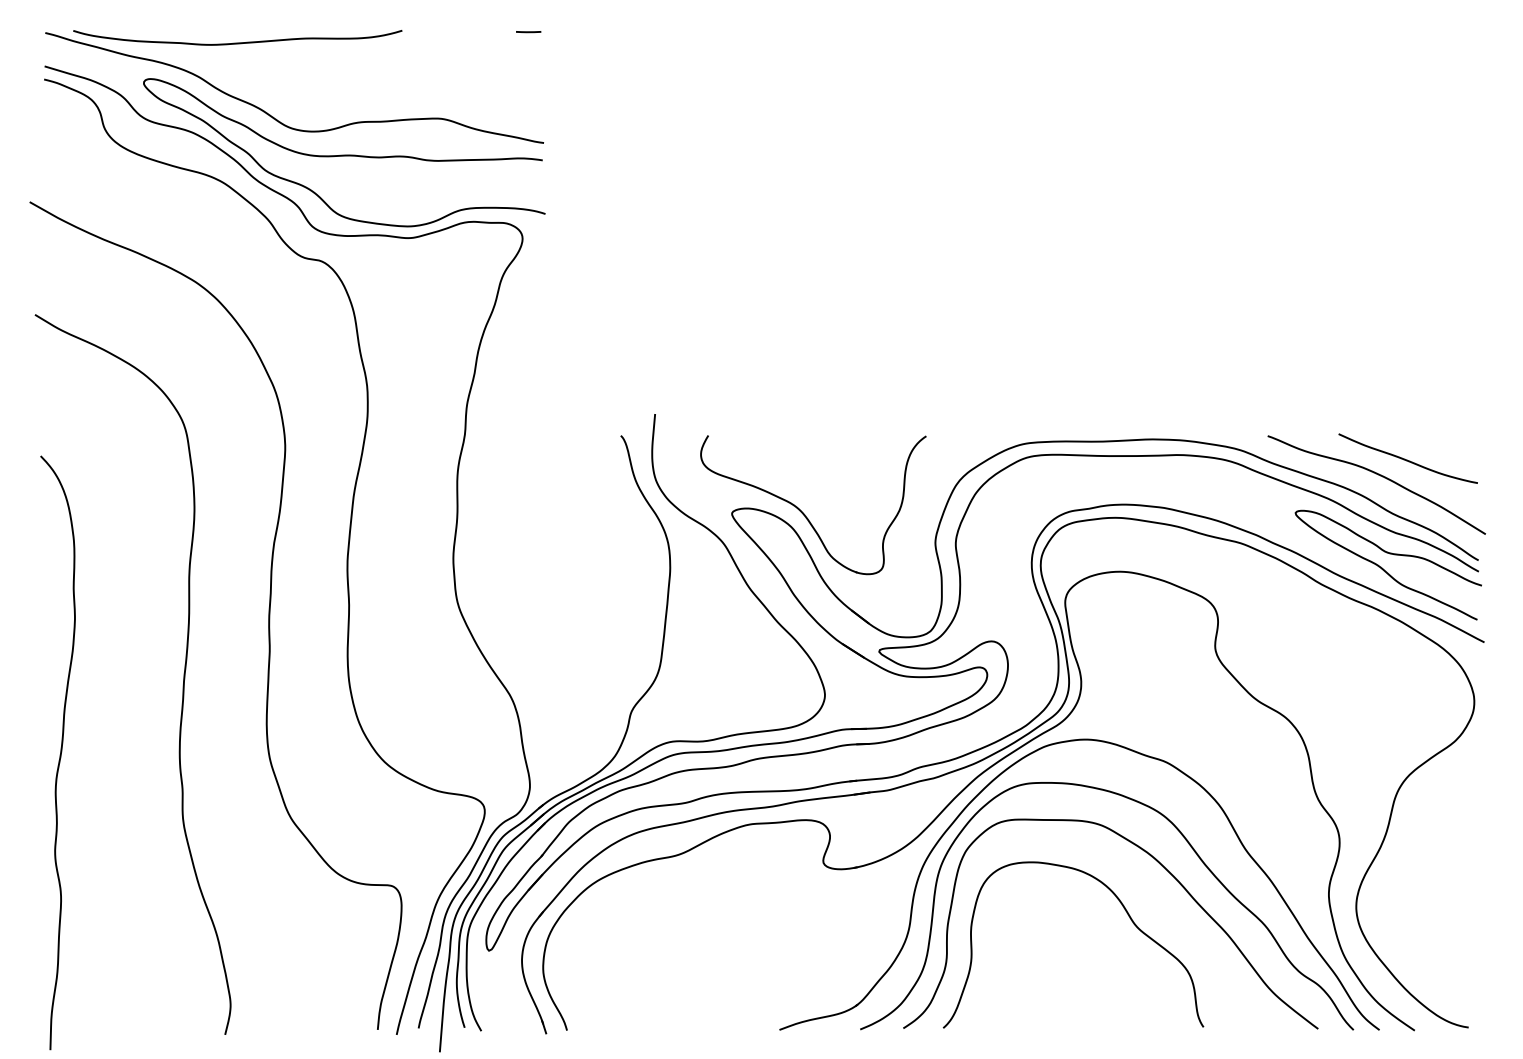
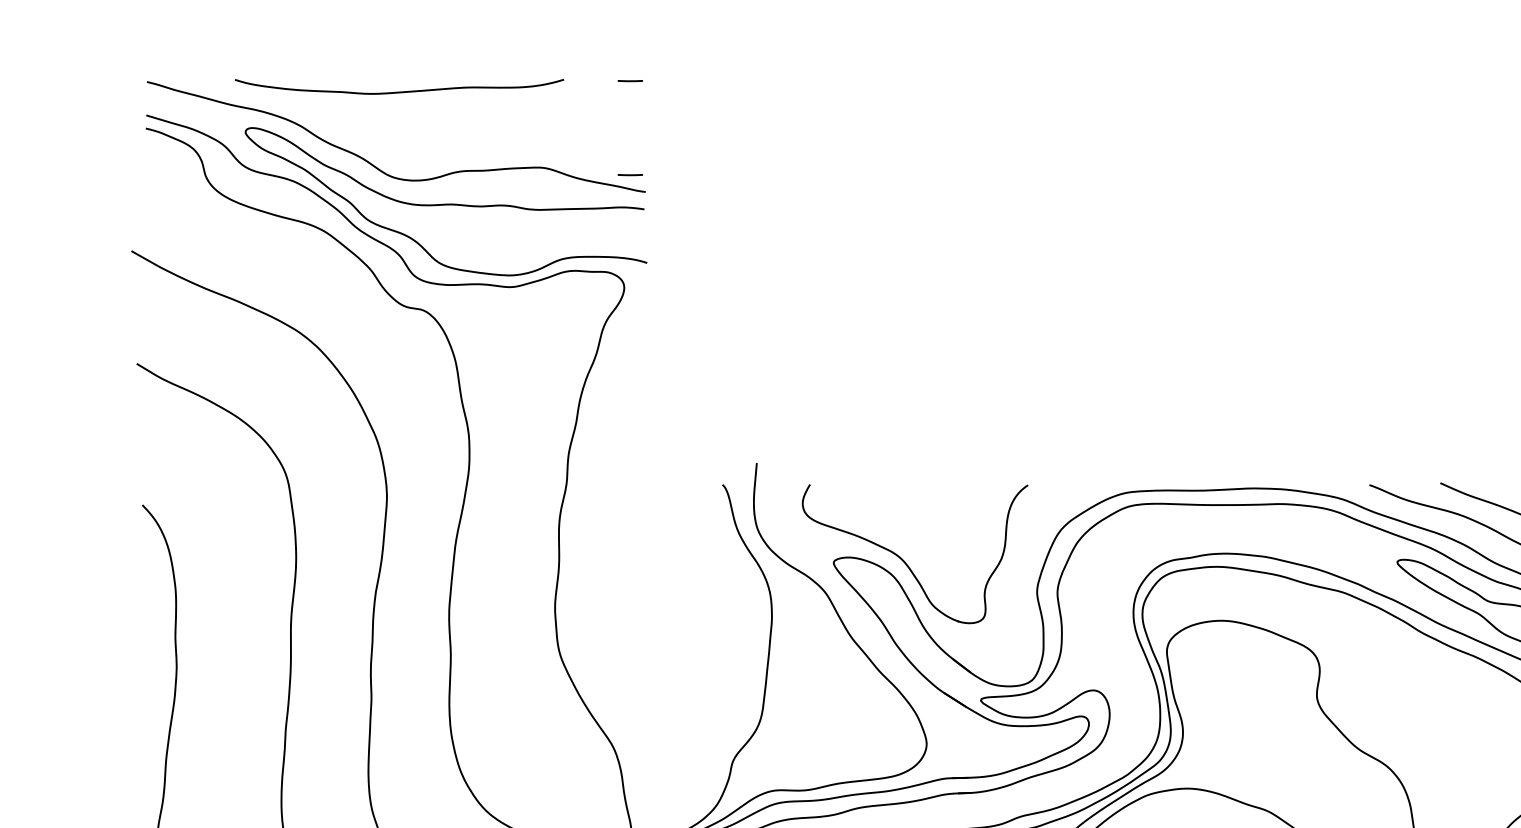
curve: (237, 42) -> (399, 91), moved
line: (528, 126) -> (630, 175), added

